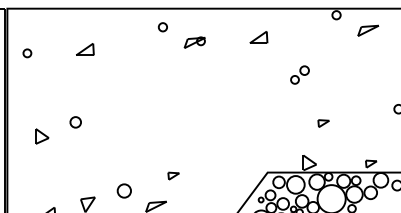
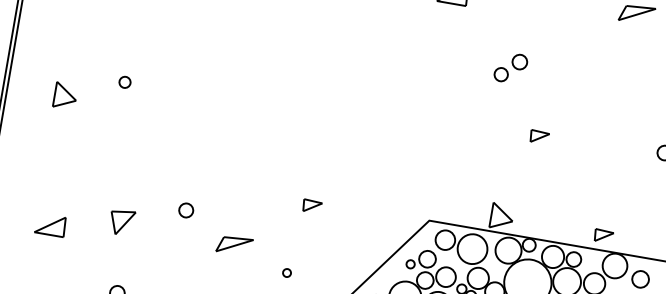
part: (75, 122) -> (124, 82), size x0.62
part: (323, 123) -> (539, 136), moved
part: (173, 175) -> (312, 205), moved
part: (124, 191) -> (186, 211), size x0.62

